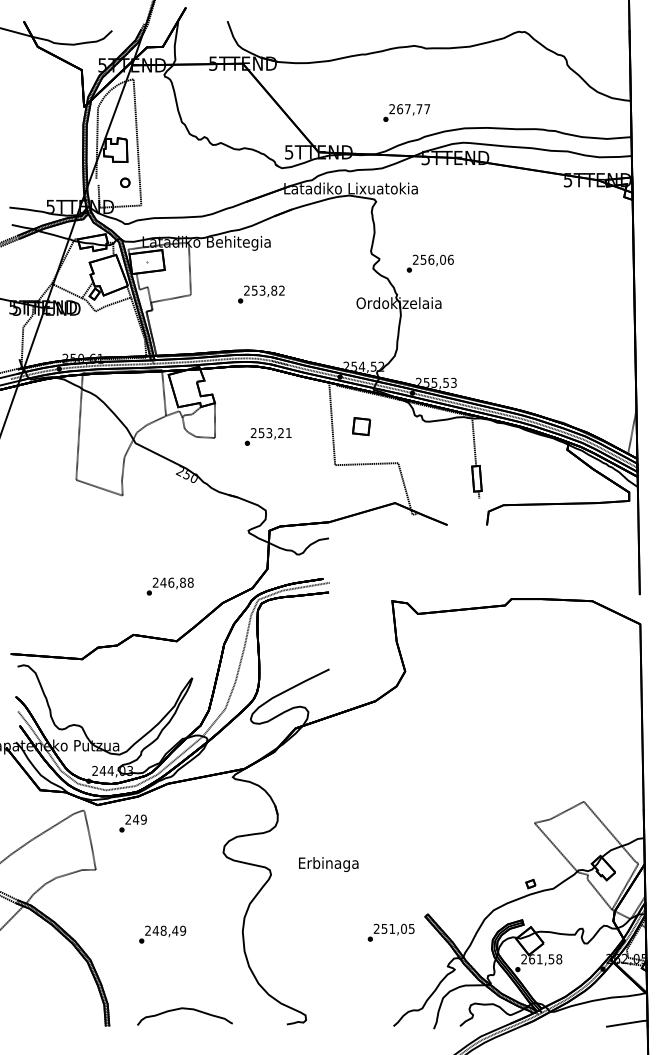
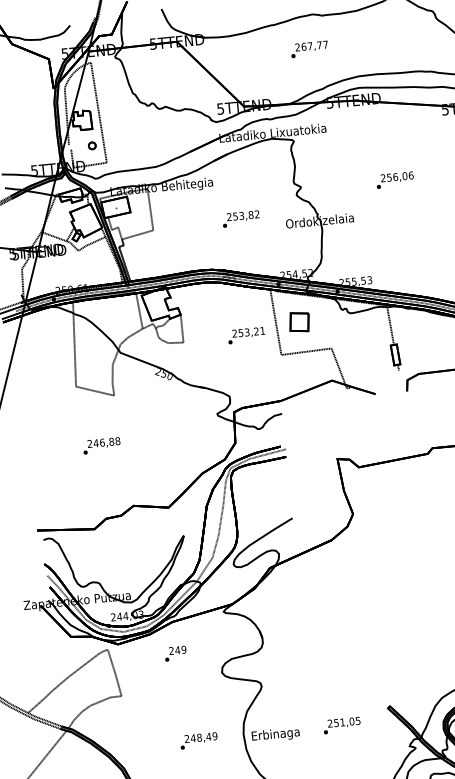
text: (406, 112) -> (309, 49), moved
text: (429, 263) -> (394, 180), moved
text: (261, 294) -> (241, 219), moved
part: (361, 426) -> (299, 322), size x1.43
text: (267, 436) -> (245, 335), moved
text: (169, 586) -> (101, 445), moved
text: (132, 823) -> (175, 653), moved
text: (328, 864) -> (275, 735), moved
text: (390, 932) -> (341, 725), moved
text: (162, 934) -> (198, 740), moved

